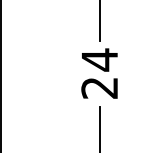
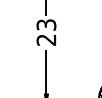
text: (99, 59) -> (46, 24), 24 -> 23

